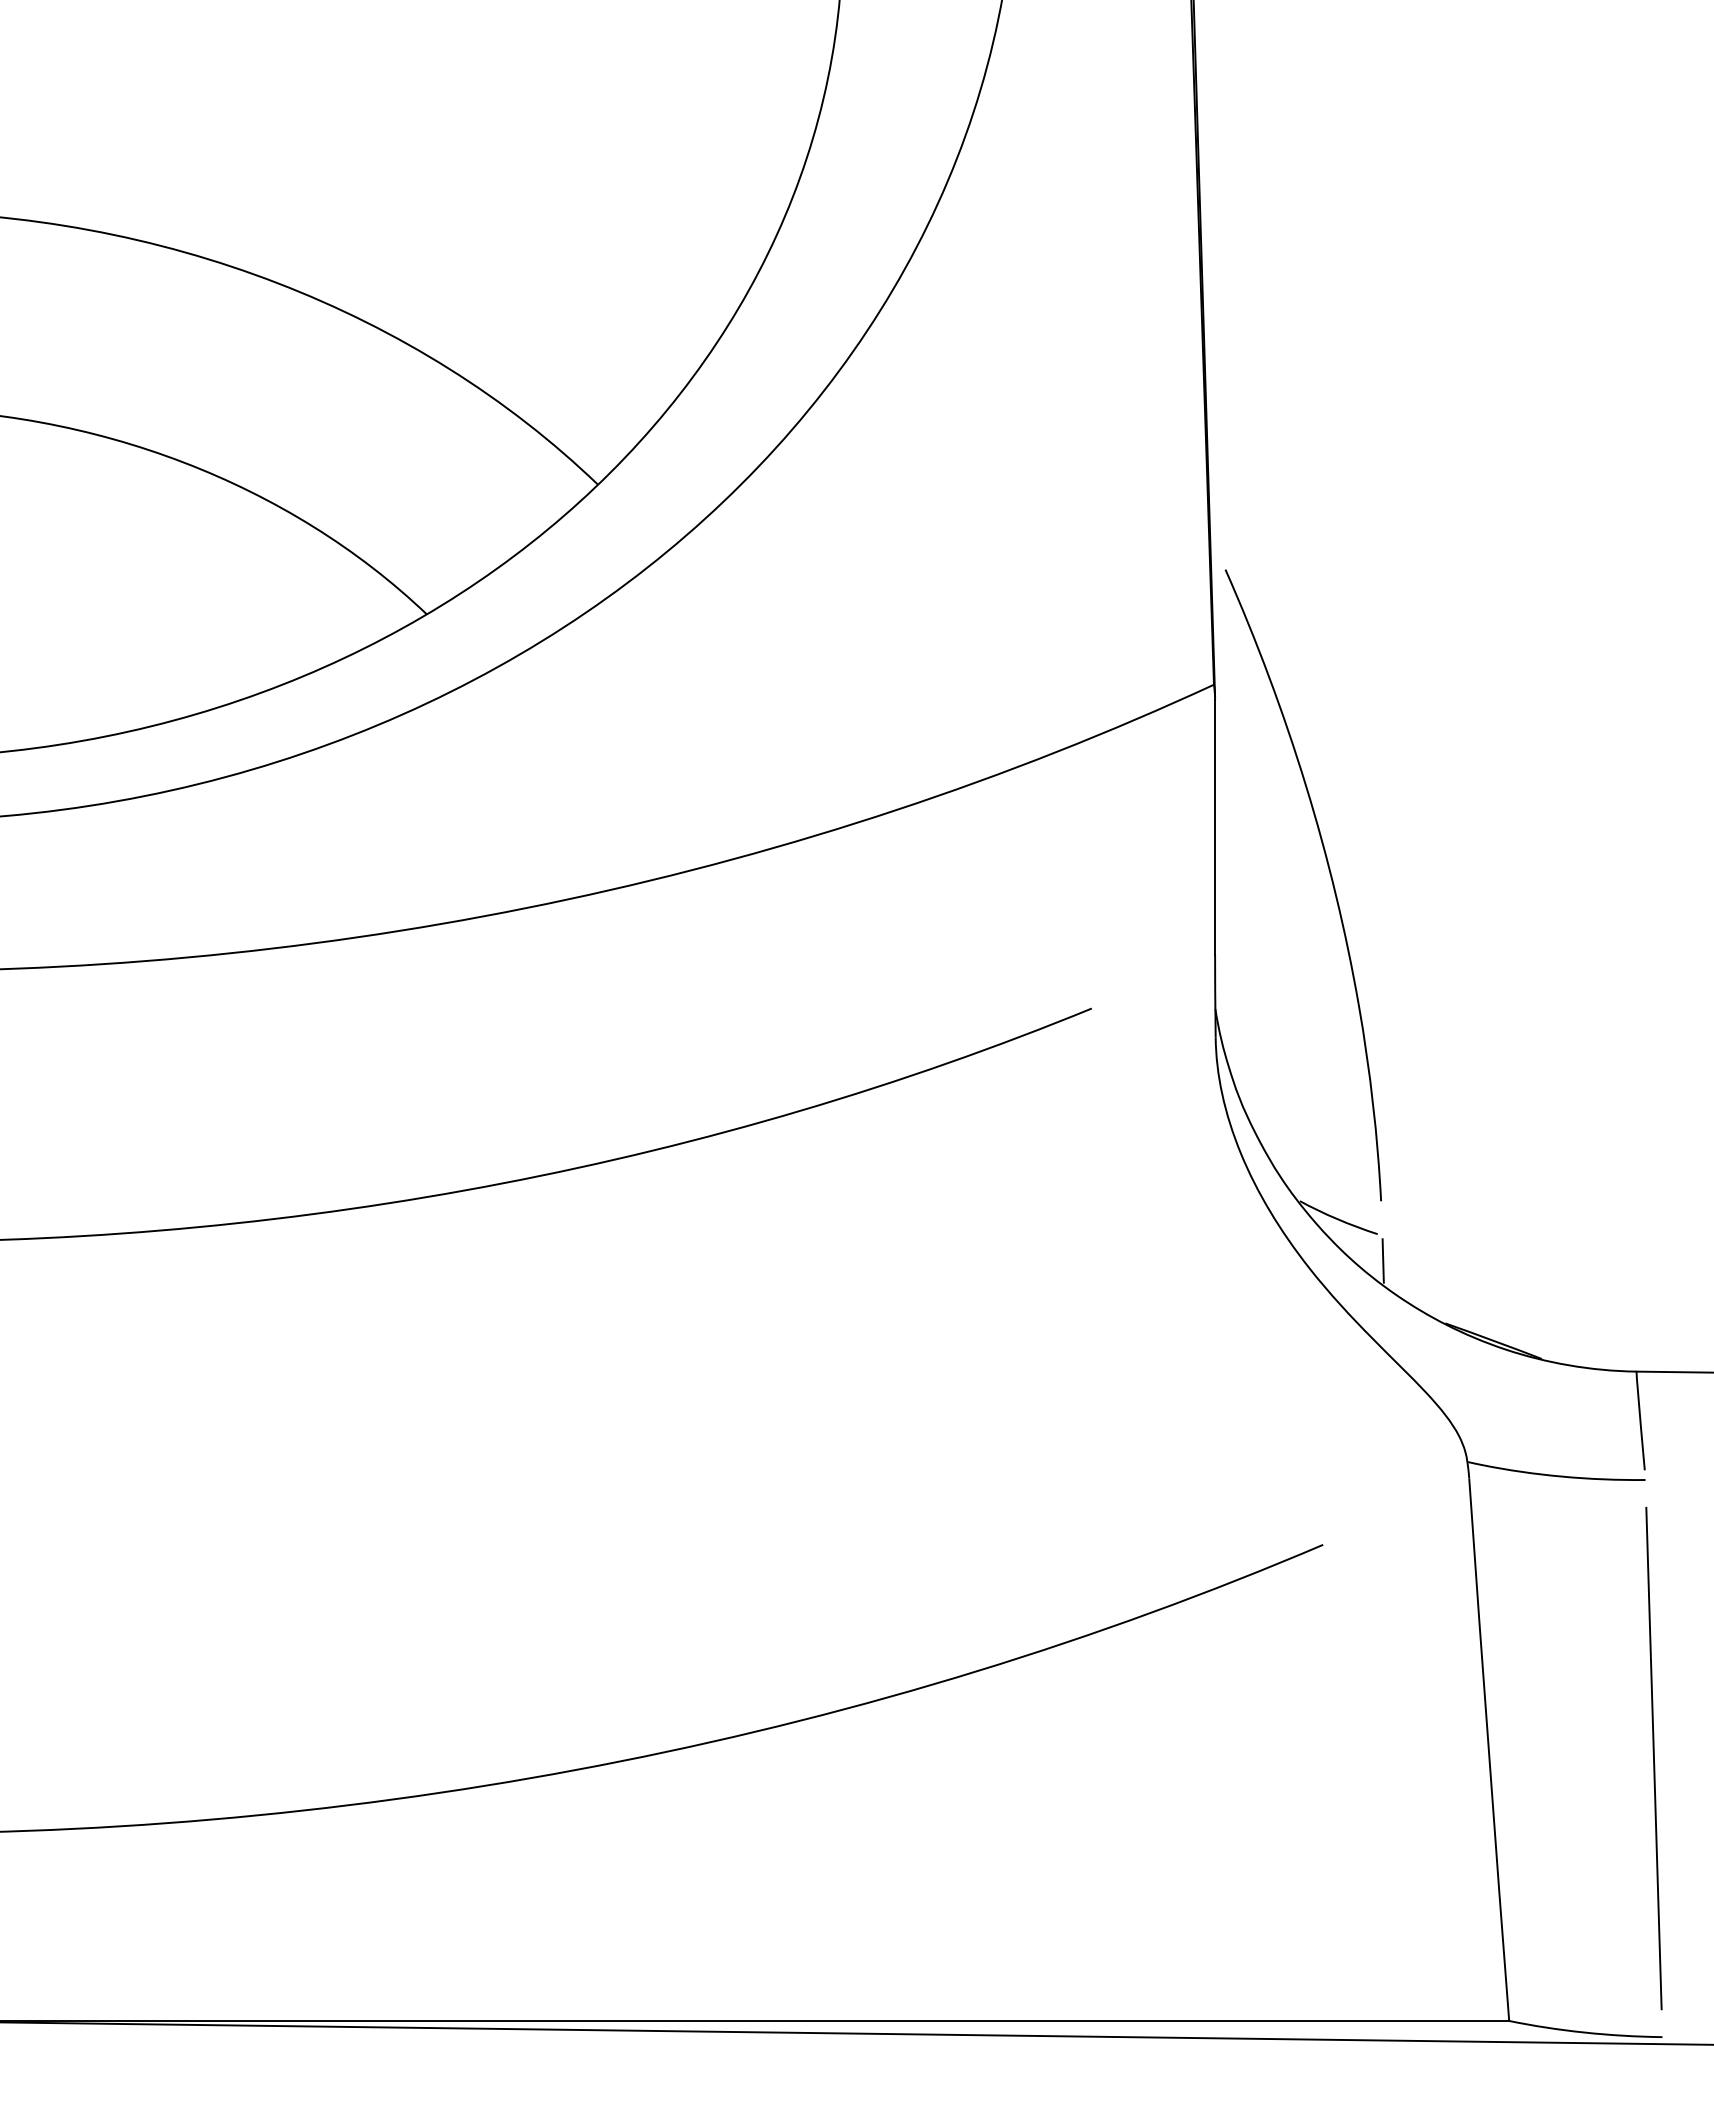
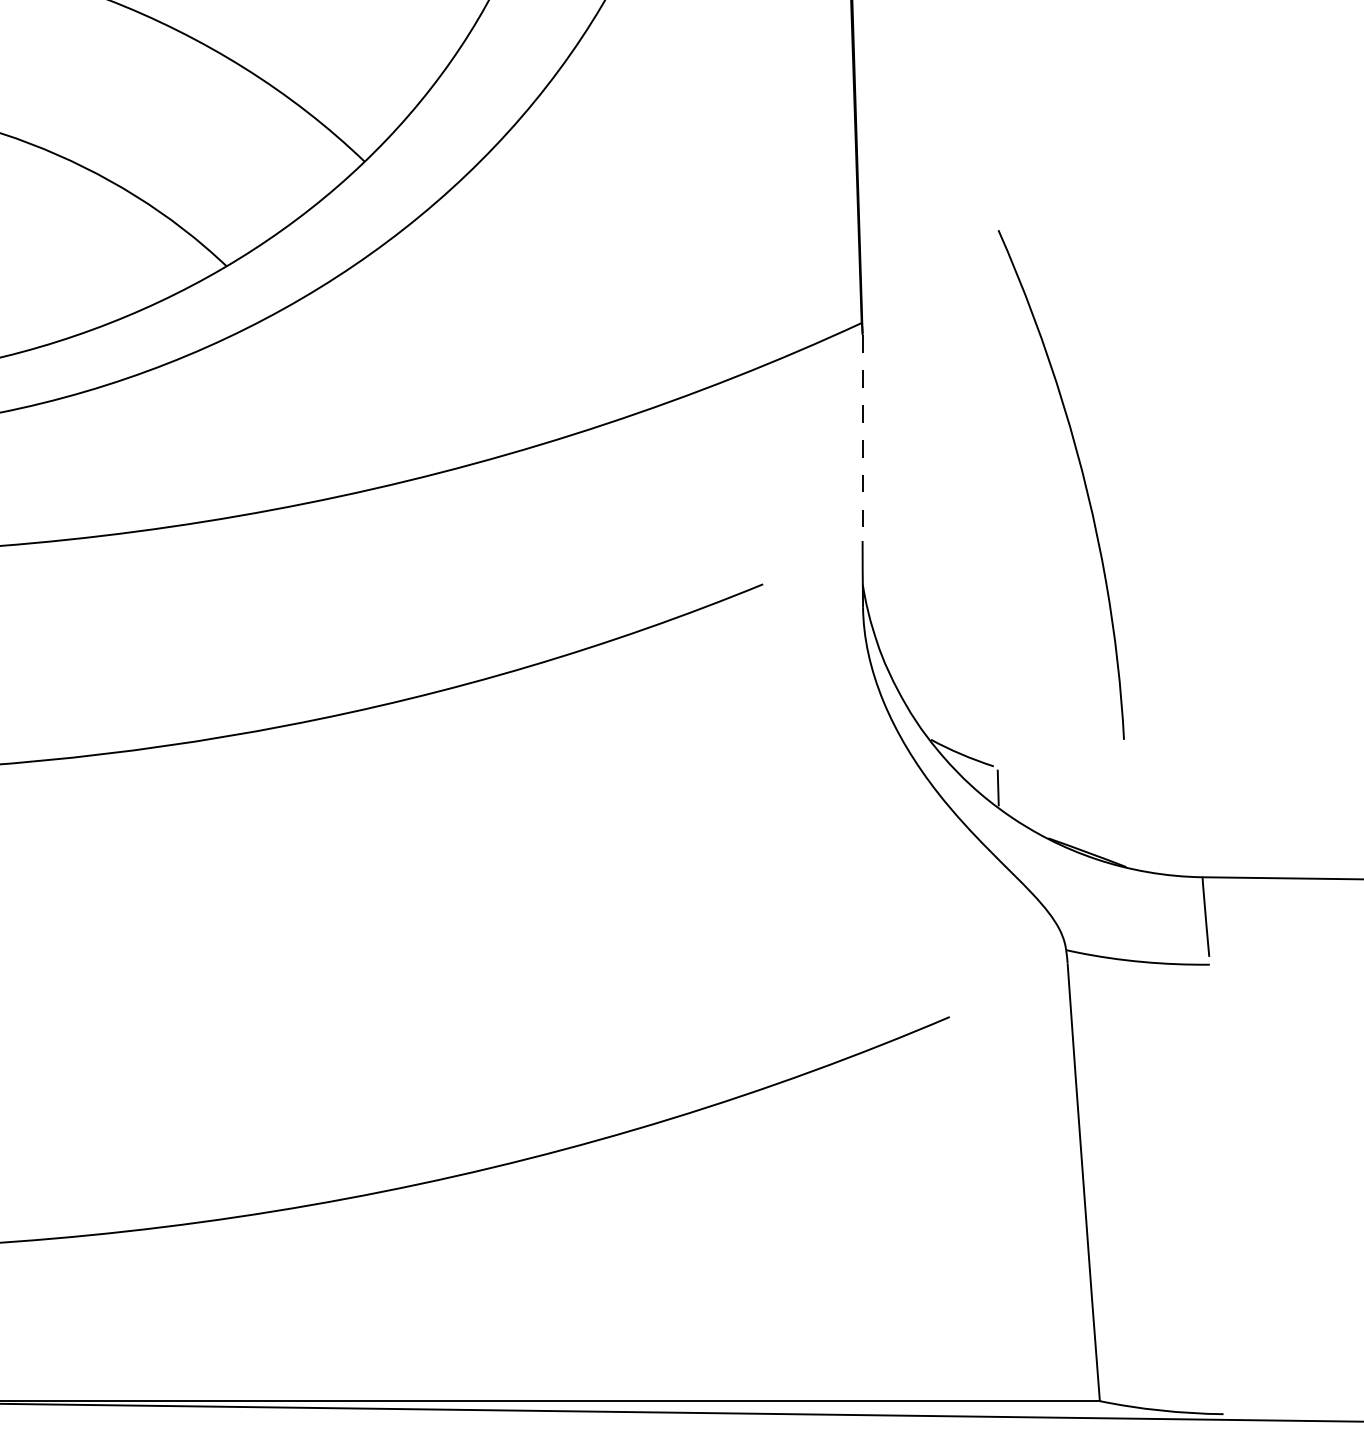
line: (1215, 827) -> (862, 438), solid -> dashed
curve: (1330, 878) -> (1083, 479), moved
line: (1653, 1758) -> (1216, 1189), removed

